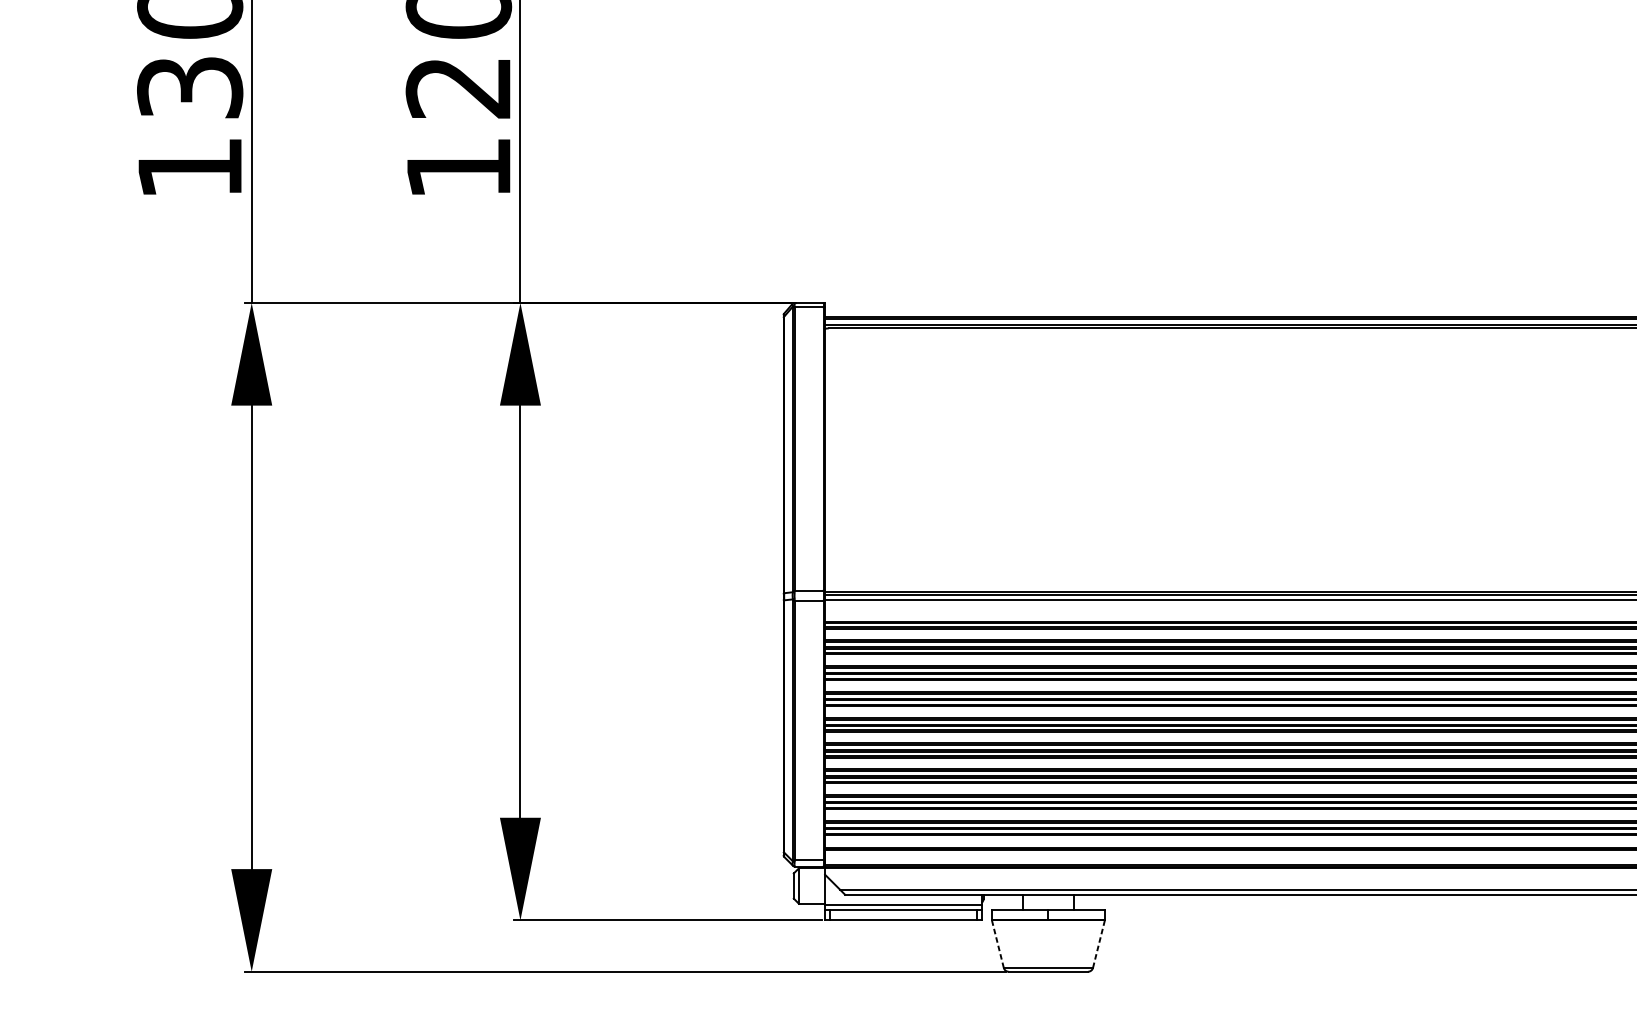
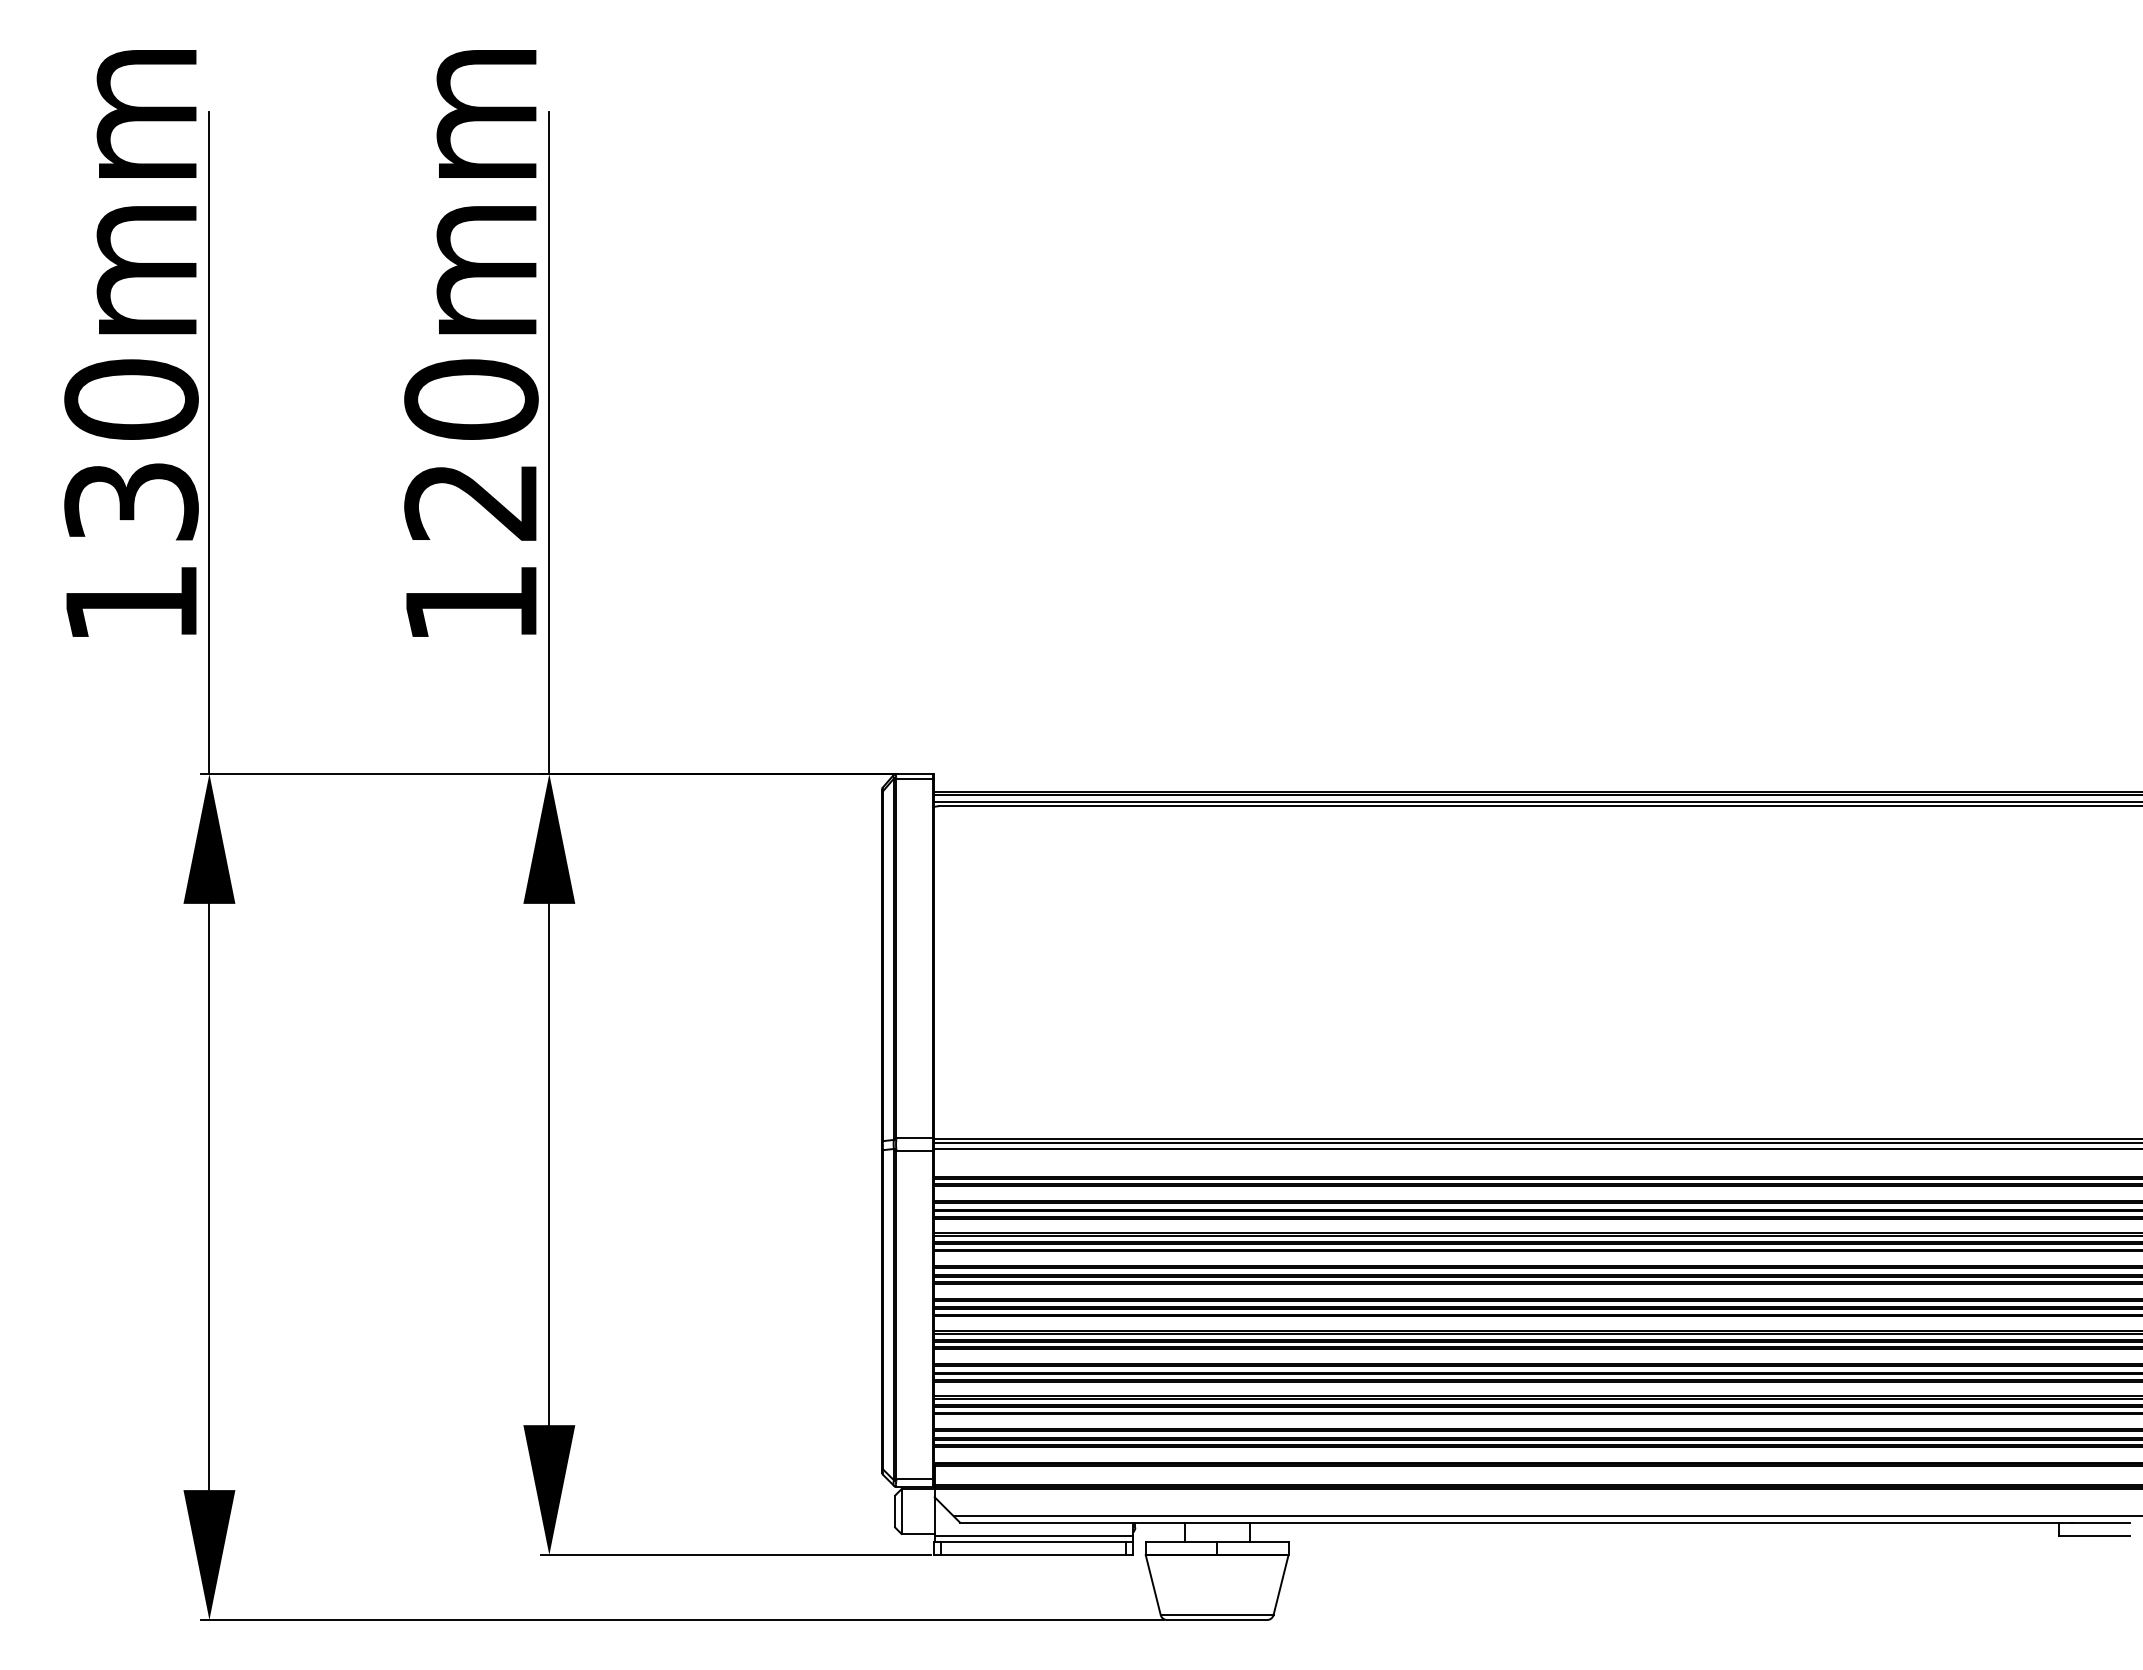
line: (998, 944) -> (1153, 1585), dashed -> solid
line: (1099, 944) -> (1281, 1585), dashed -> solid

